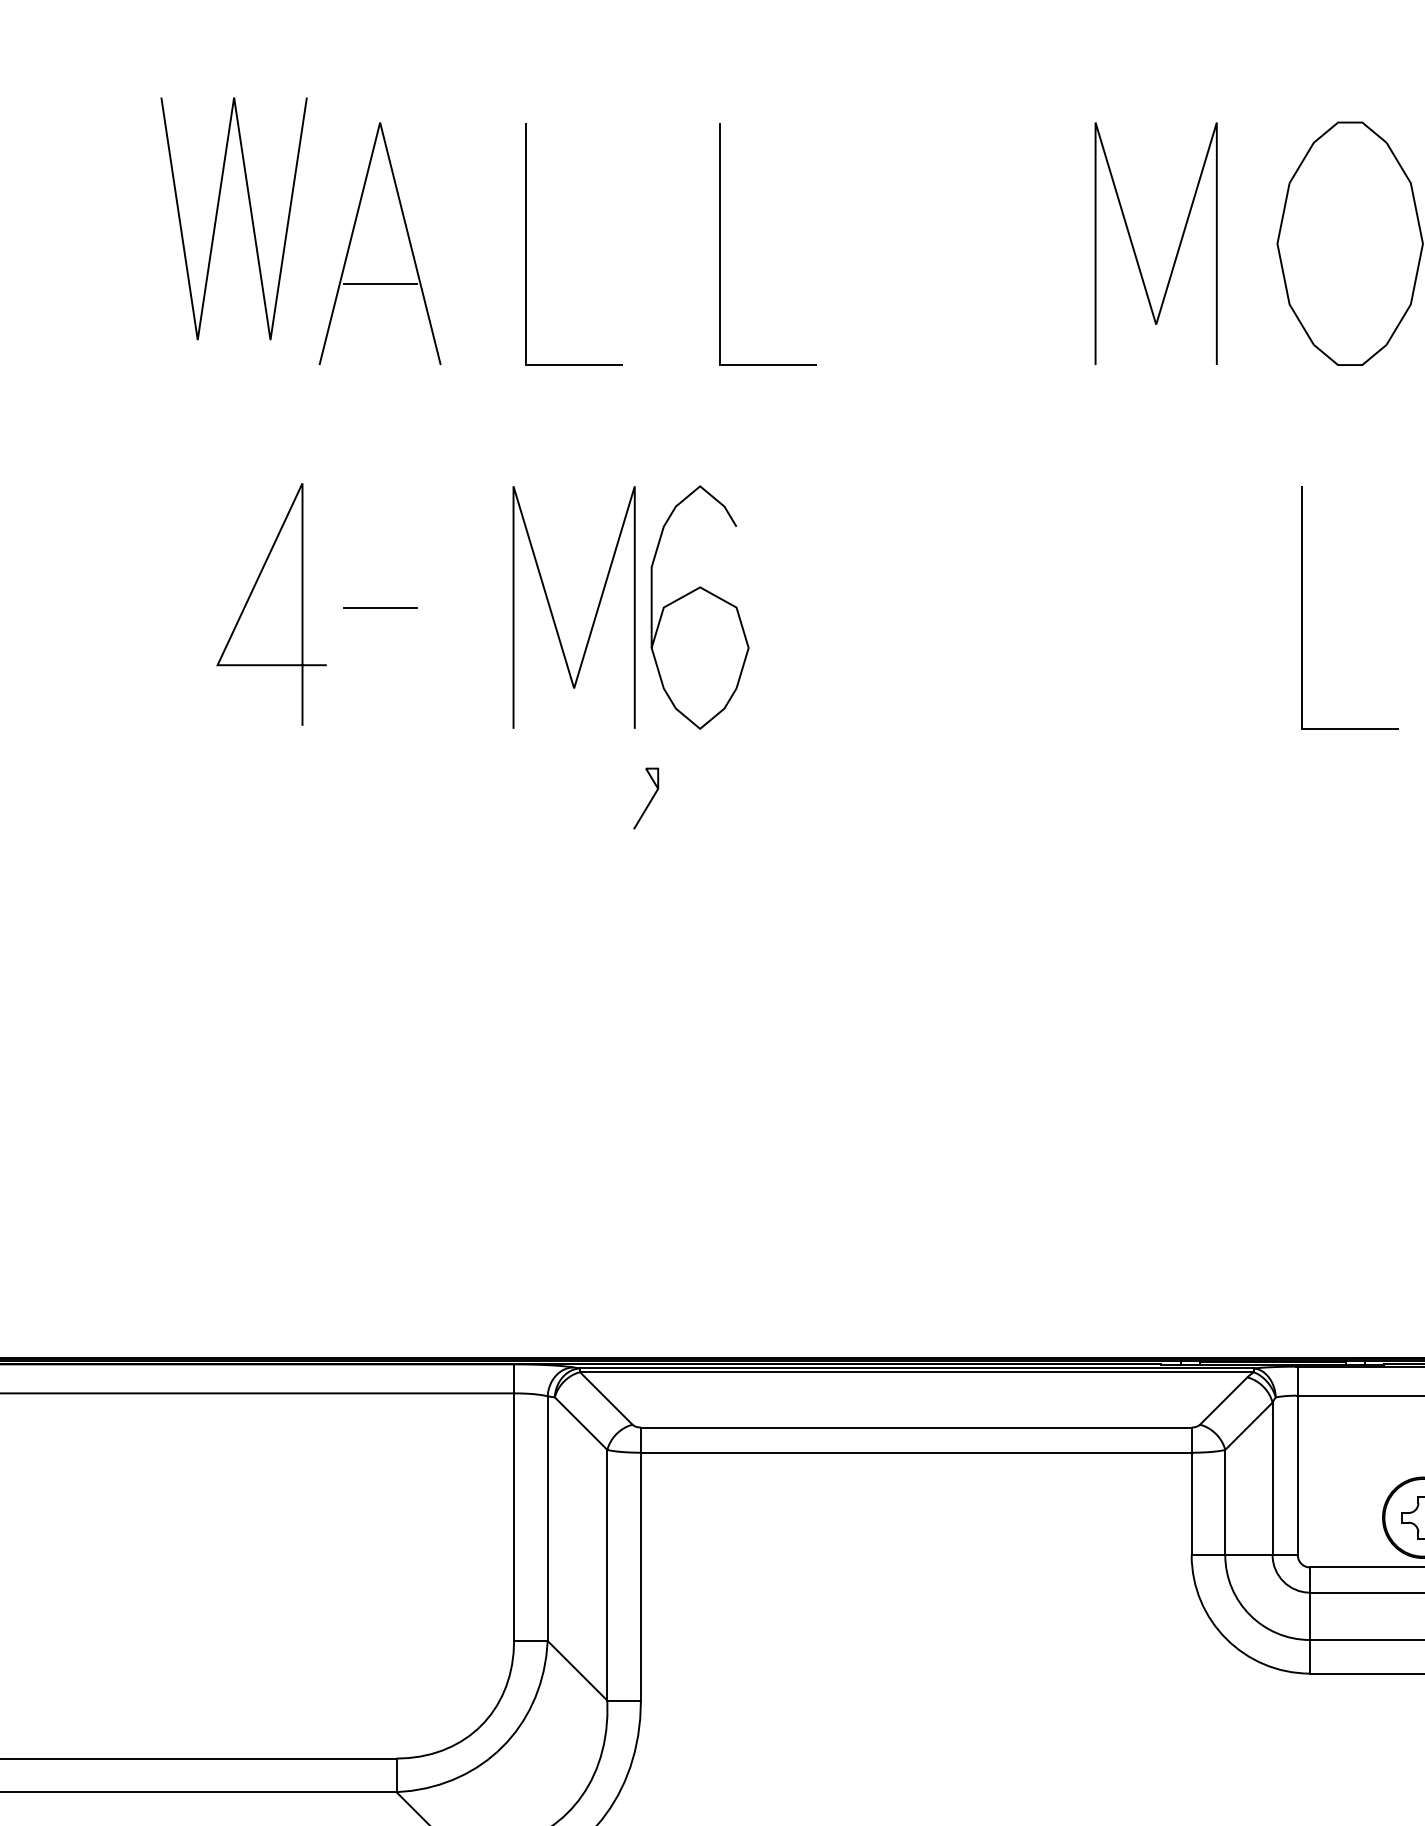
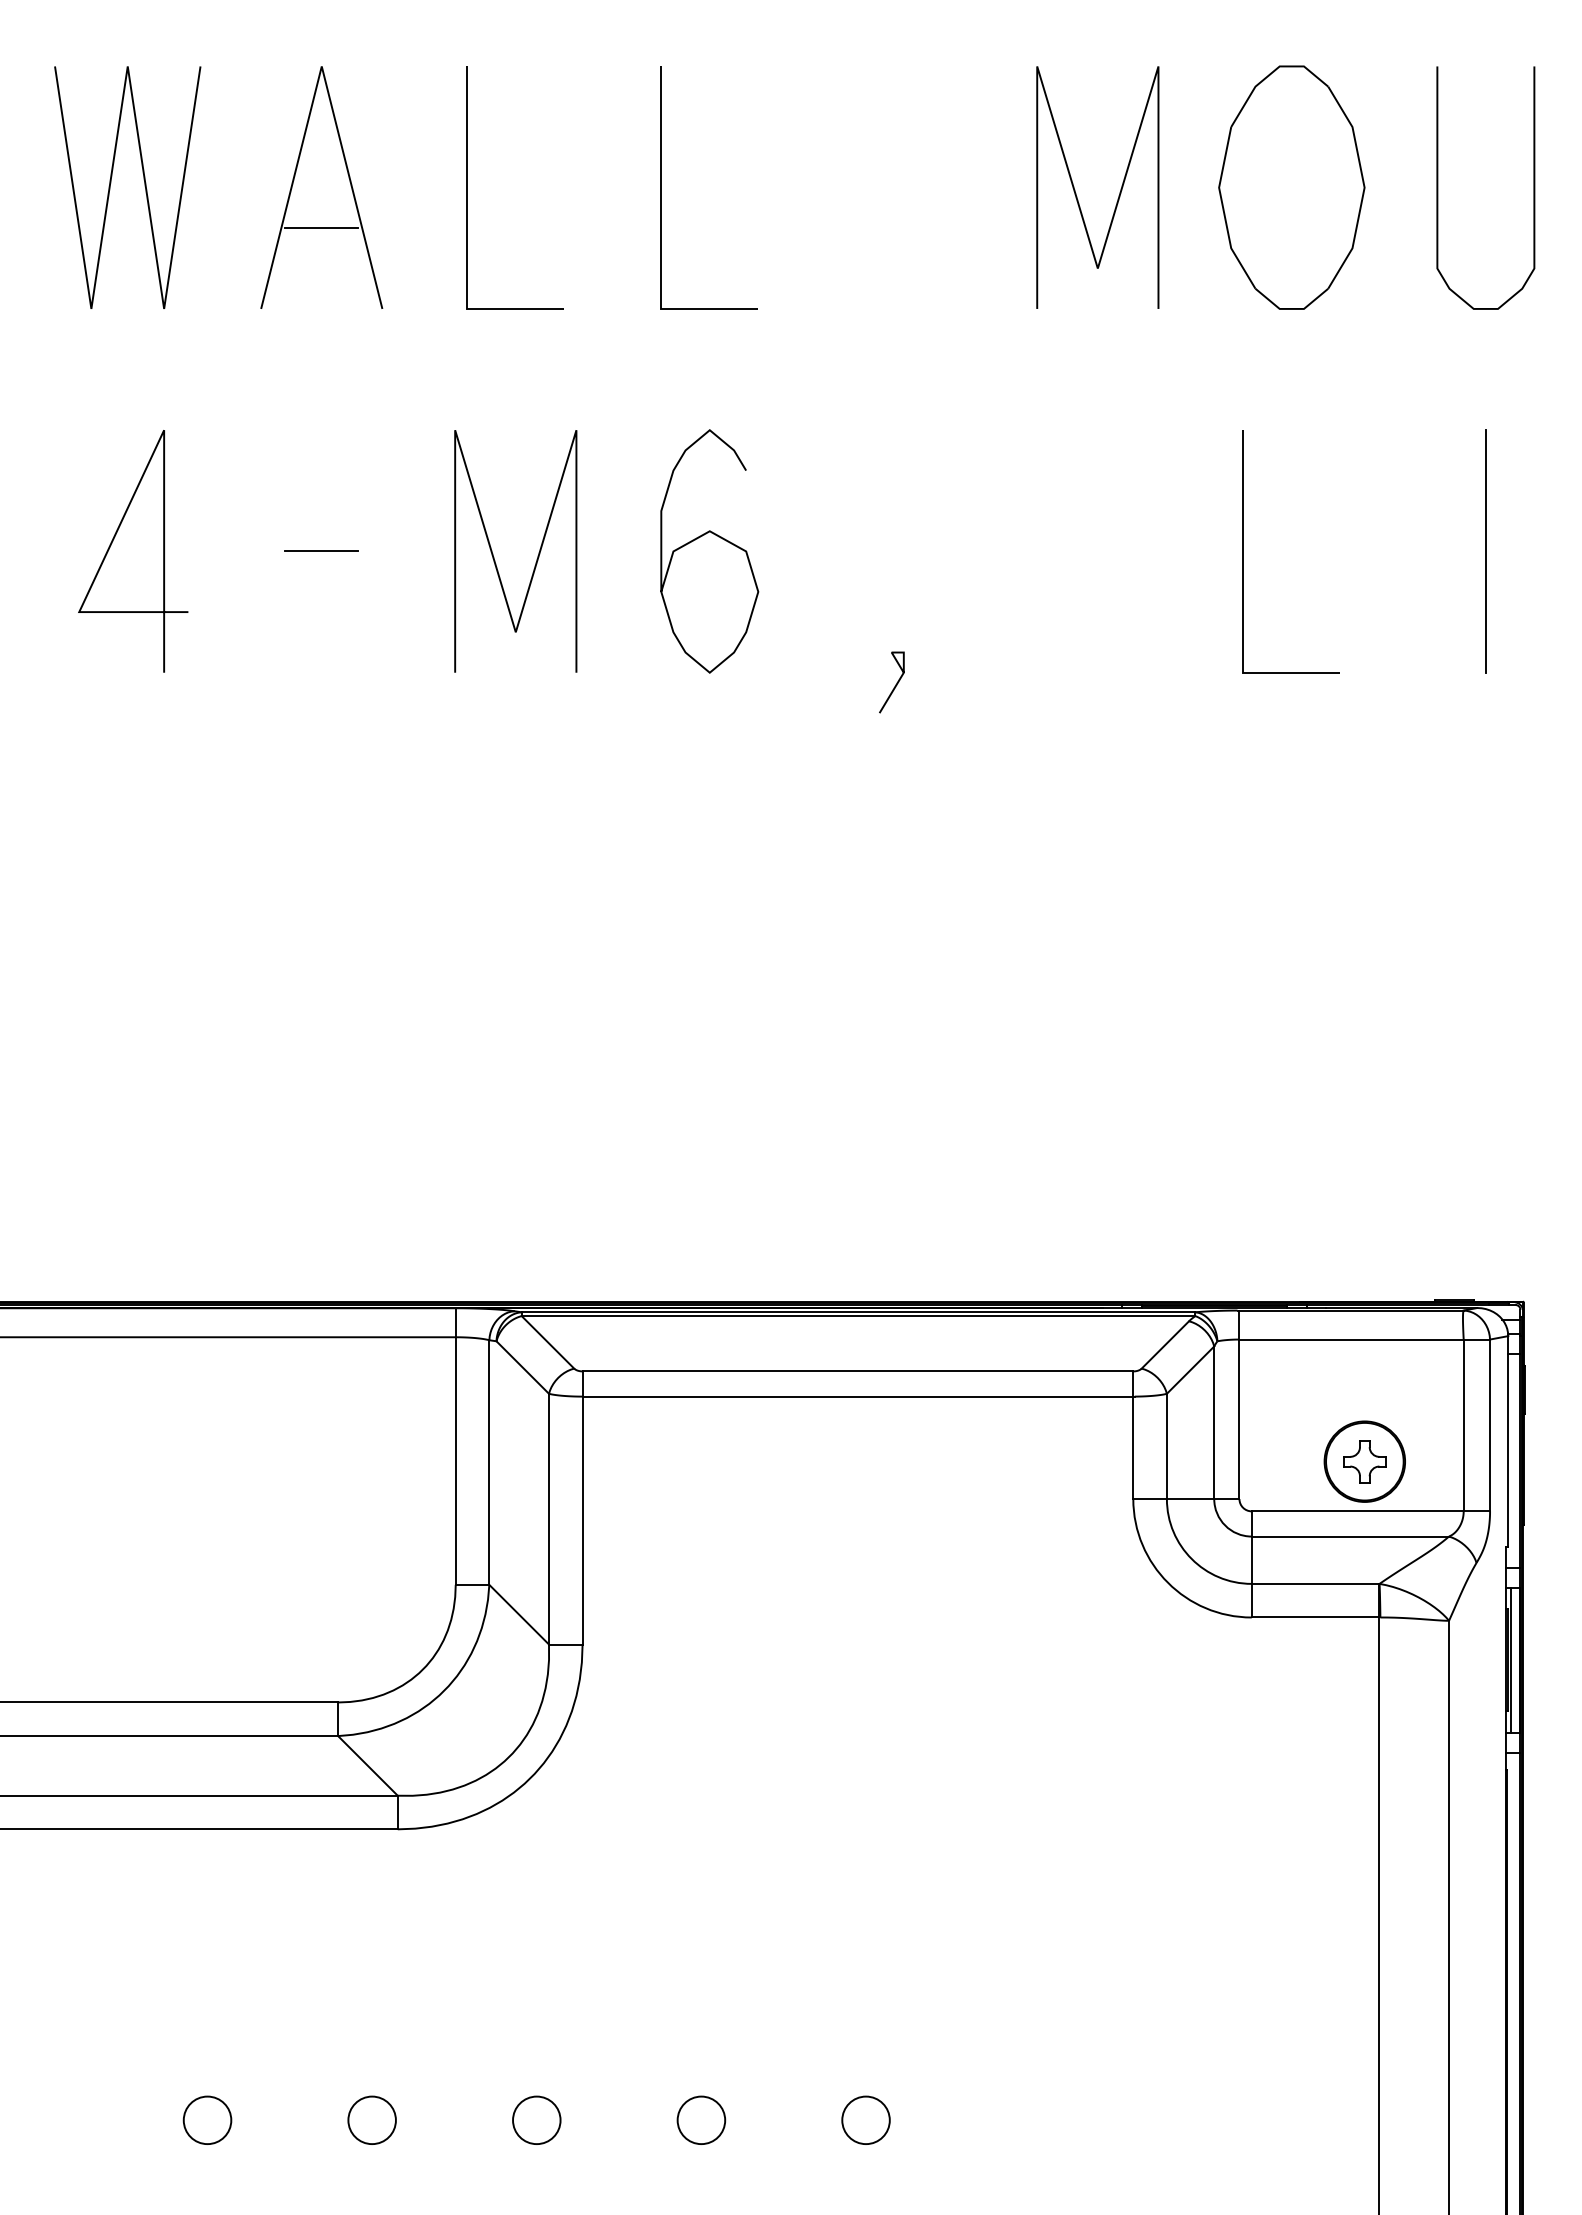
line: (217, 214) -> (111, 183), moved
line: (251, 594) -> (113, 541), moved
curve: (689, 594) -> (699, 538), moved
line: (649, 800) -> (895, 684), moved

